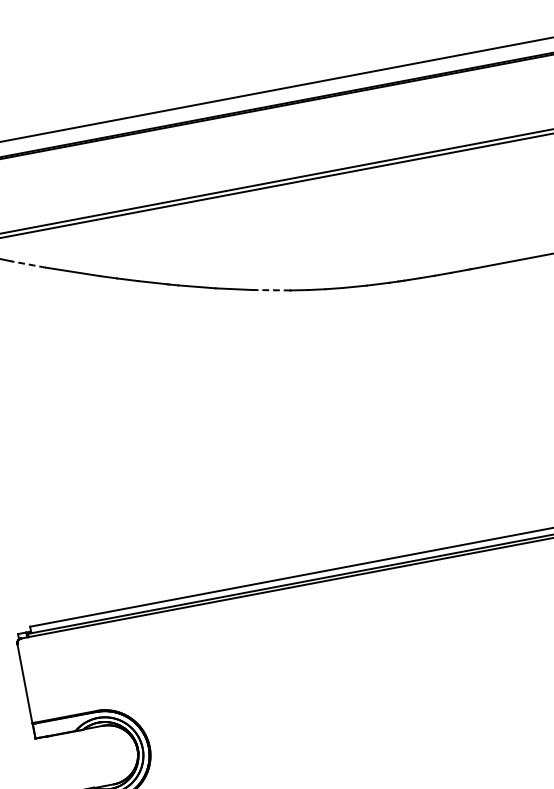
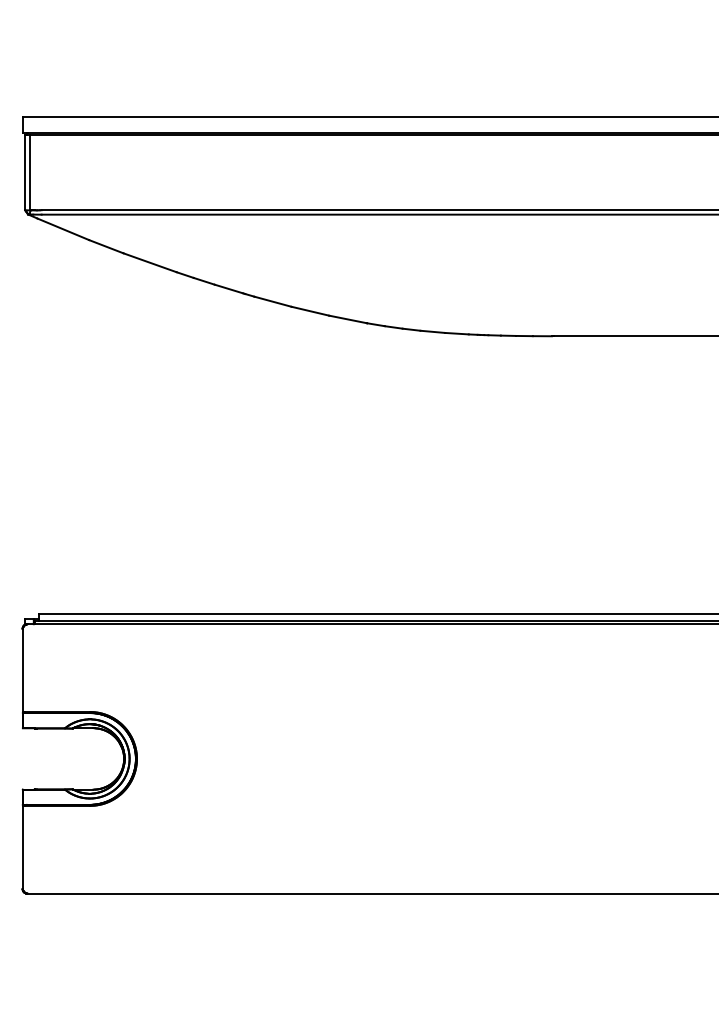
line: (27, 264) -> (105, 246), dashed -> solid
line: (271, 290) -> (347, 319), dashed -> solid

